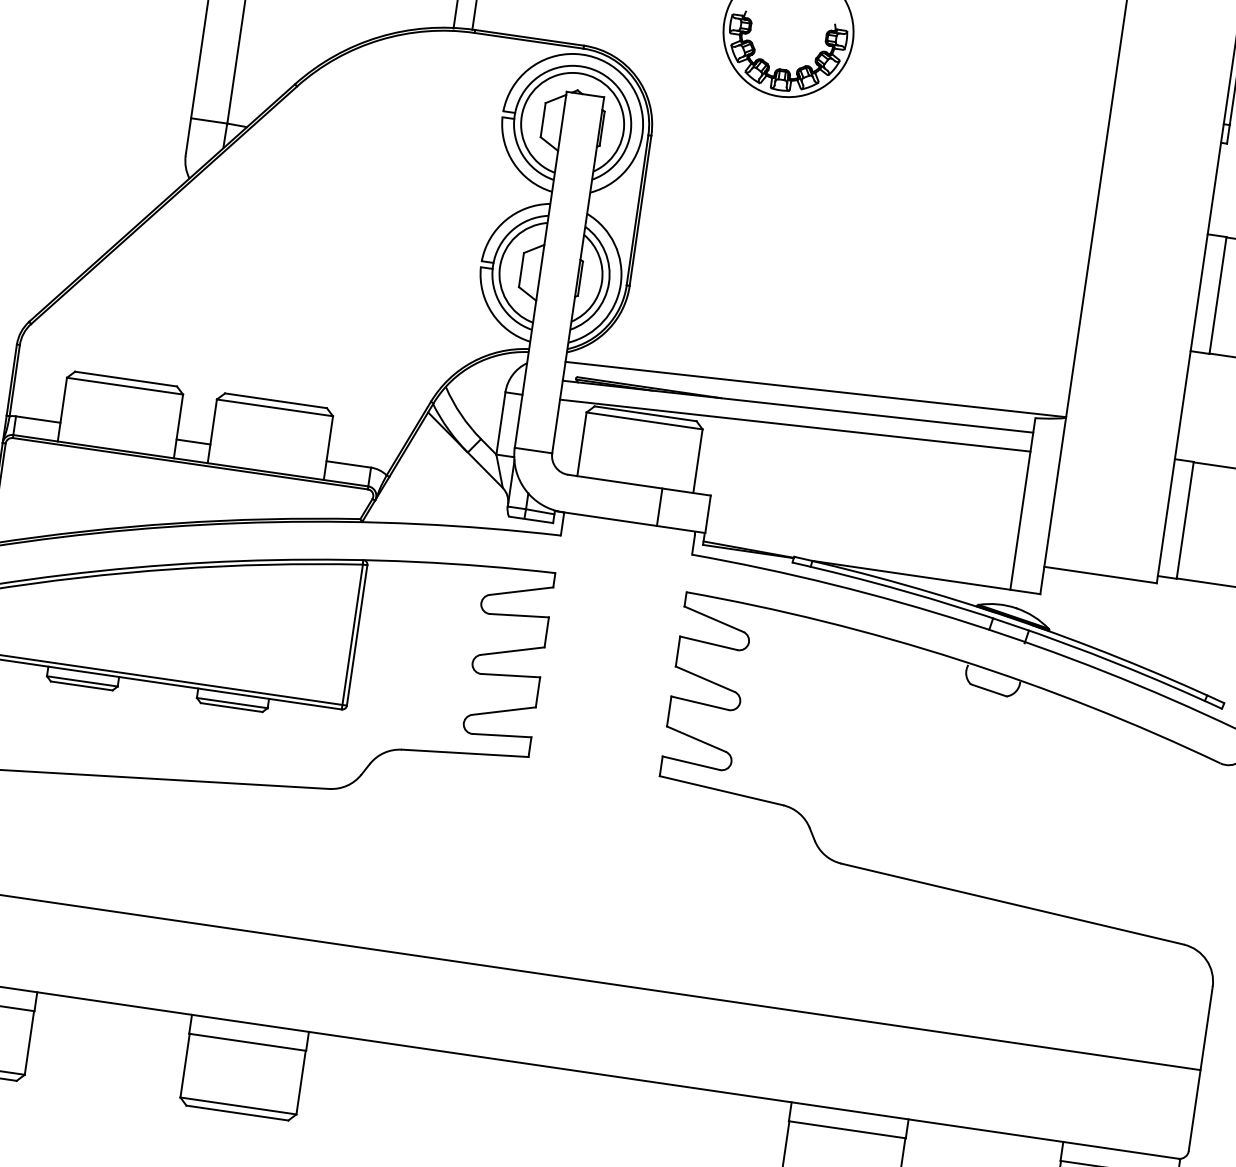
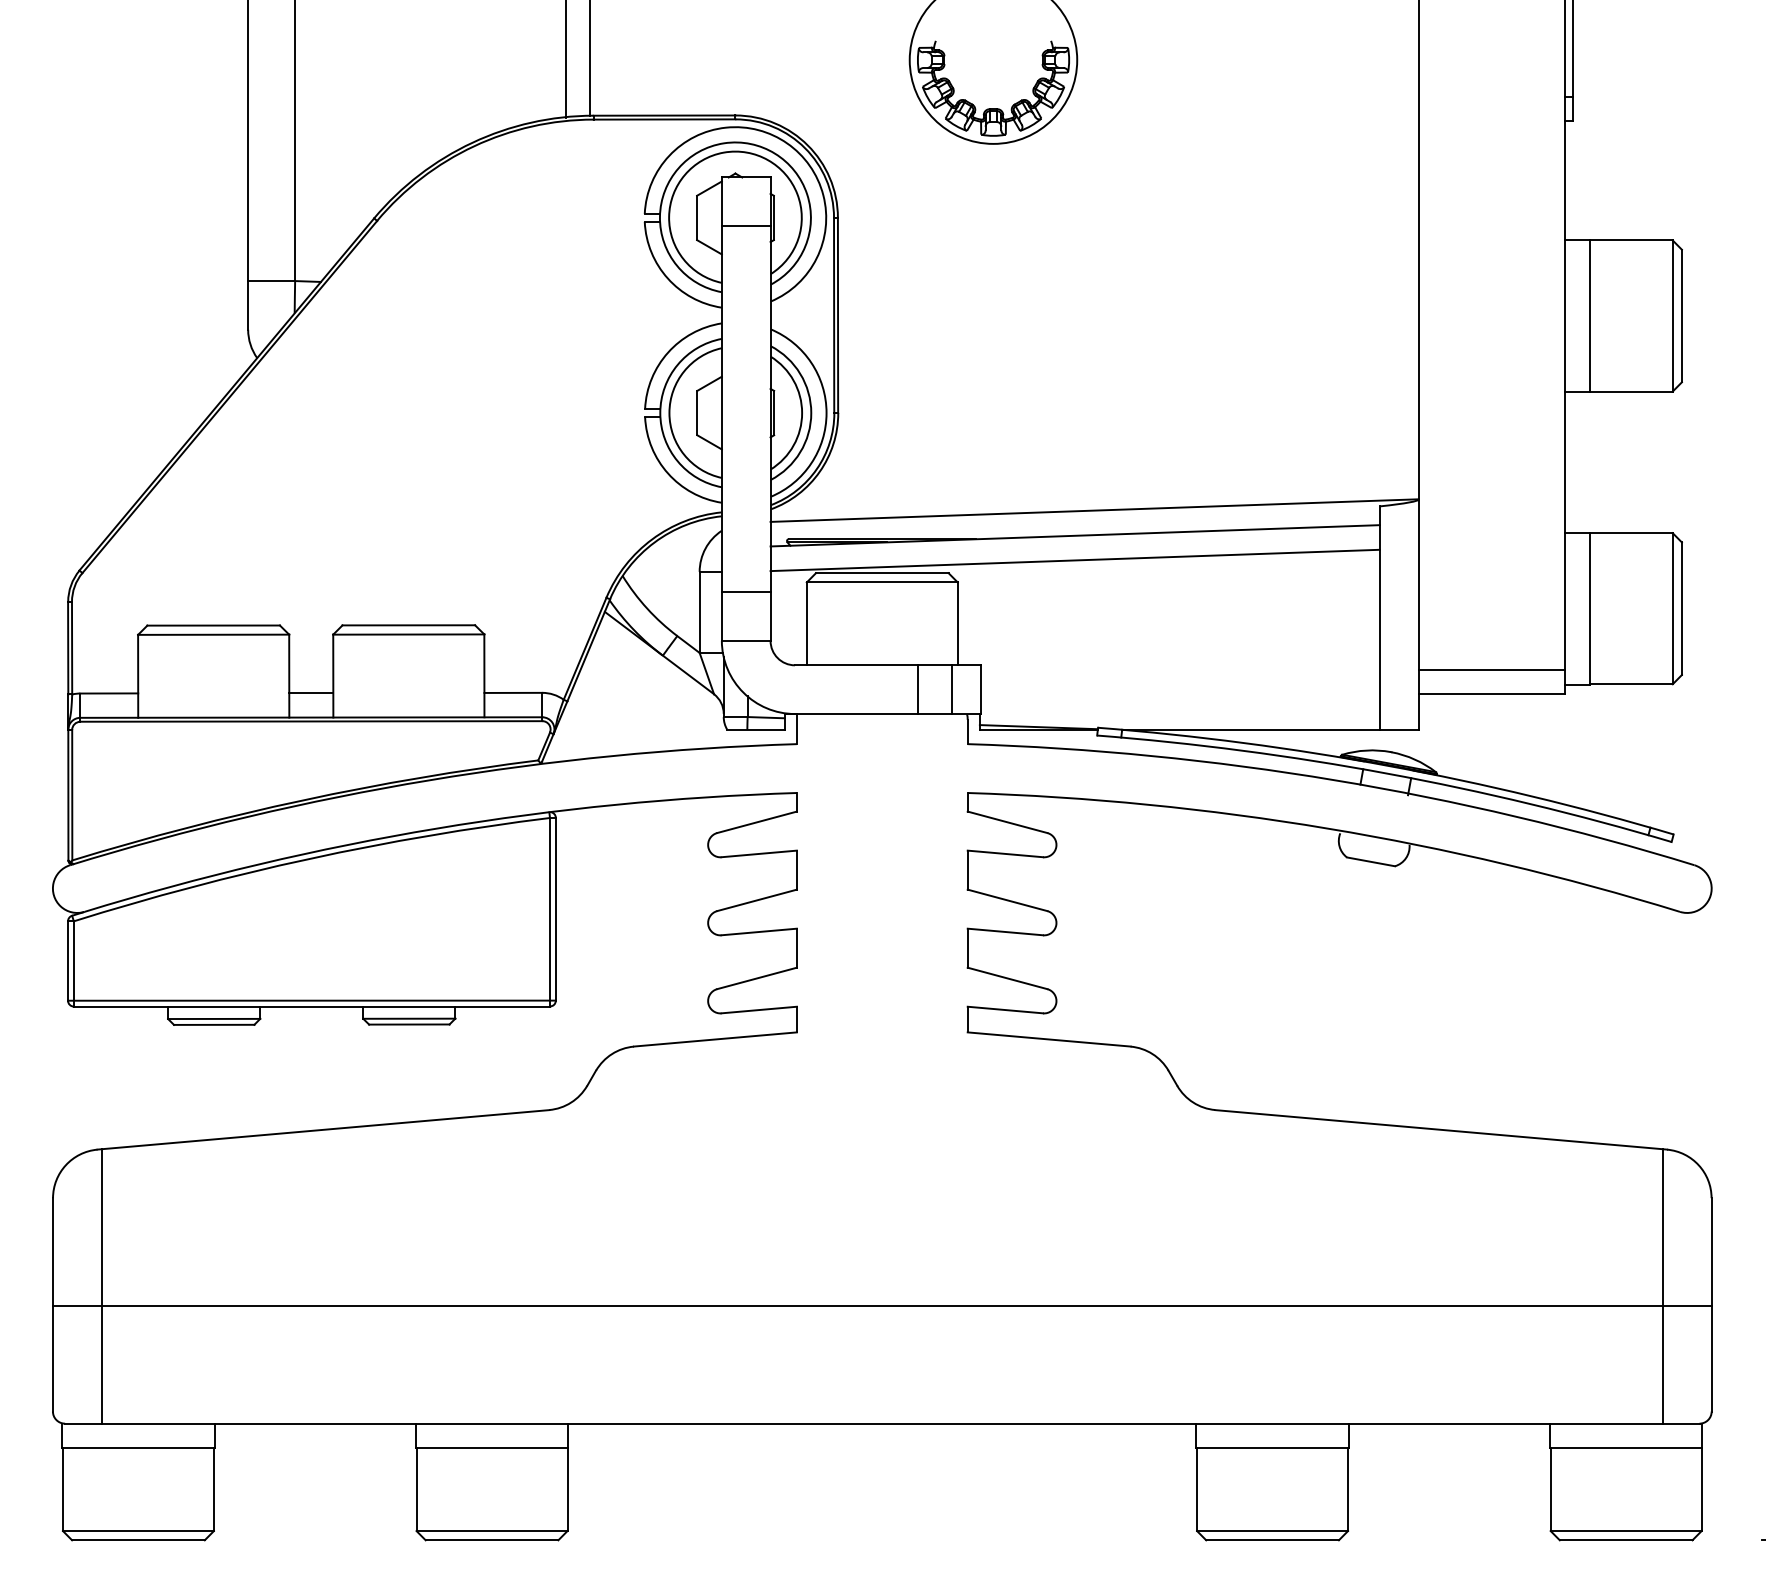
line: (579, 132) -> (745, 226), added
line: (538, 413) -> (745, 592), added
line: (686, 511) -> (952, 689), added
line: (1102, 556) -> (1491, 669), added
line: (1165, 1049) -> (1662, 1286), added

